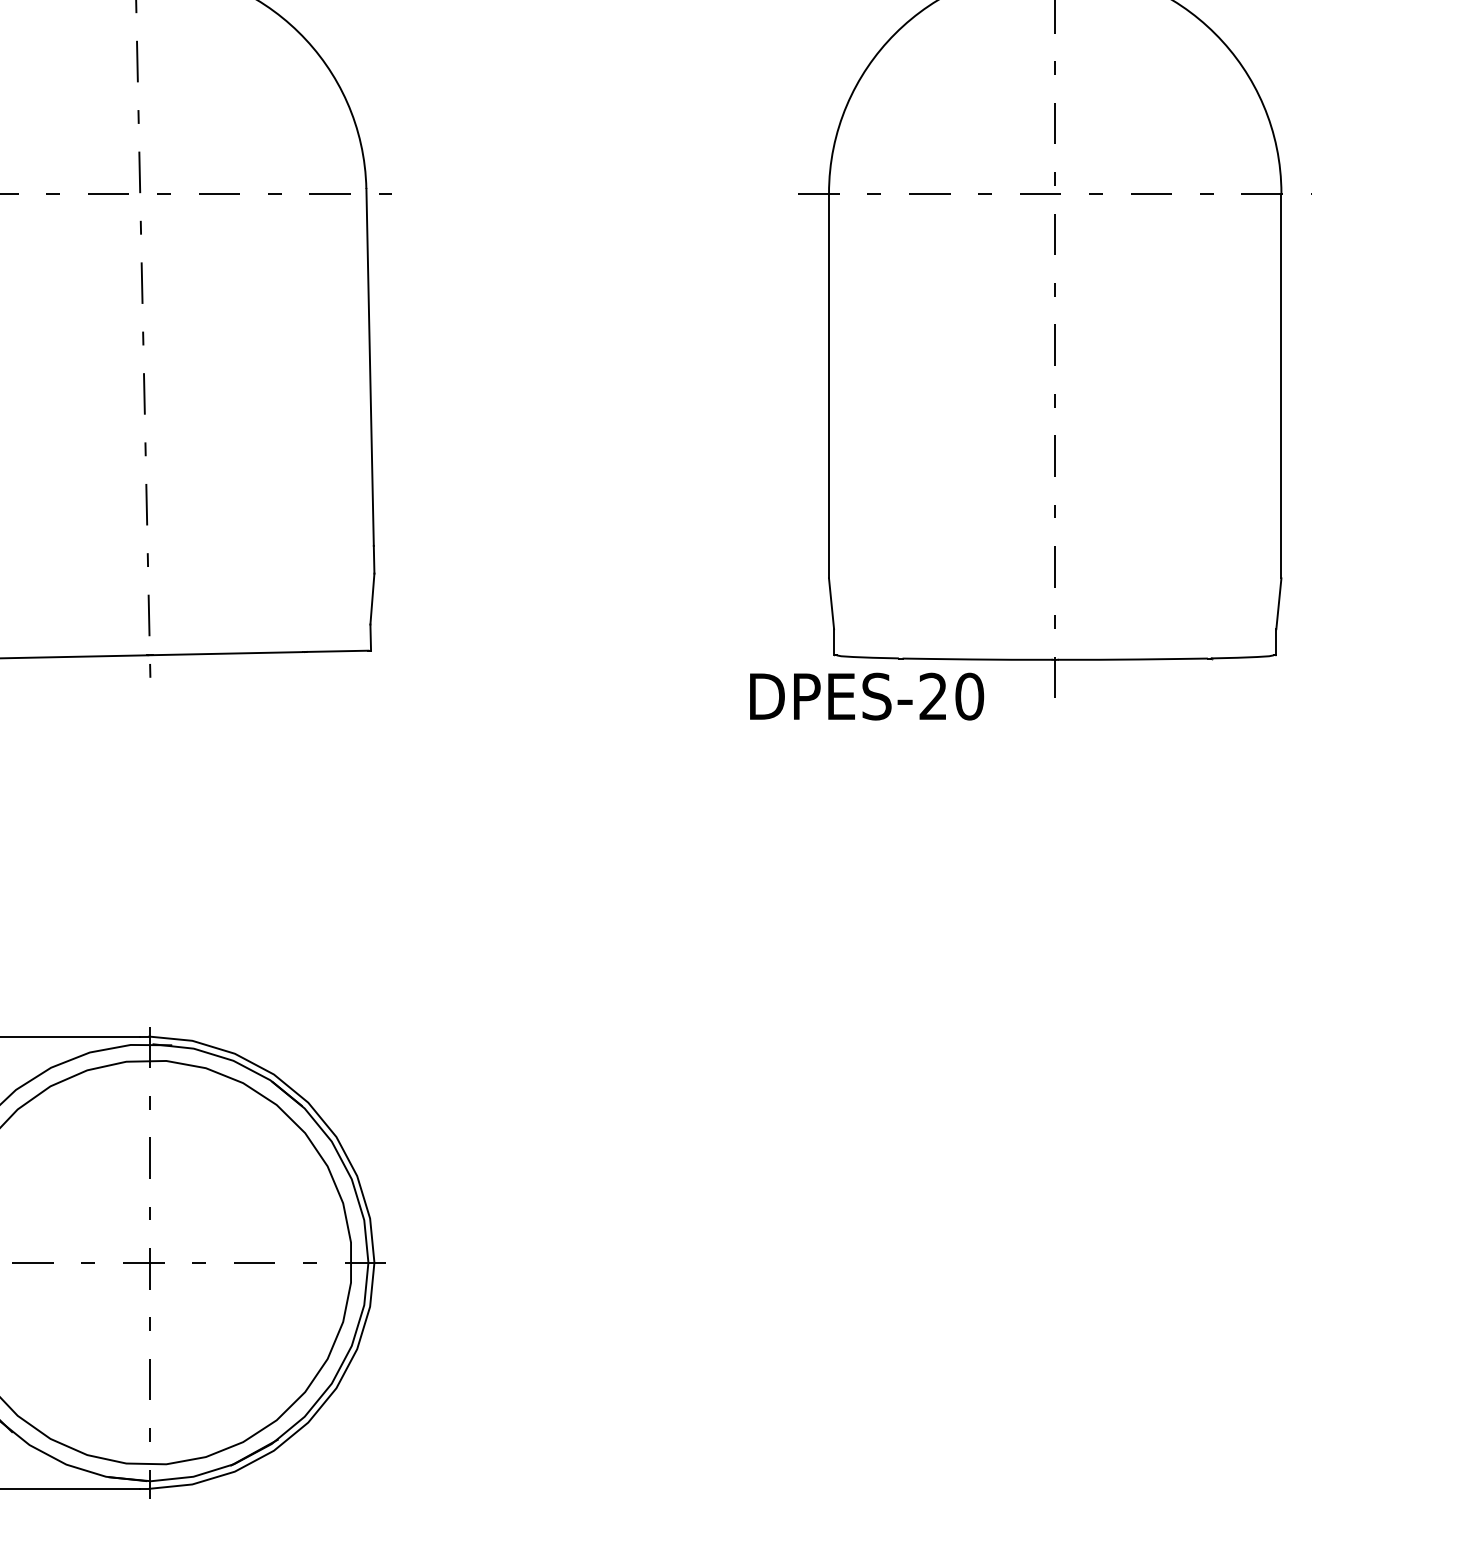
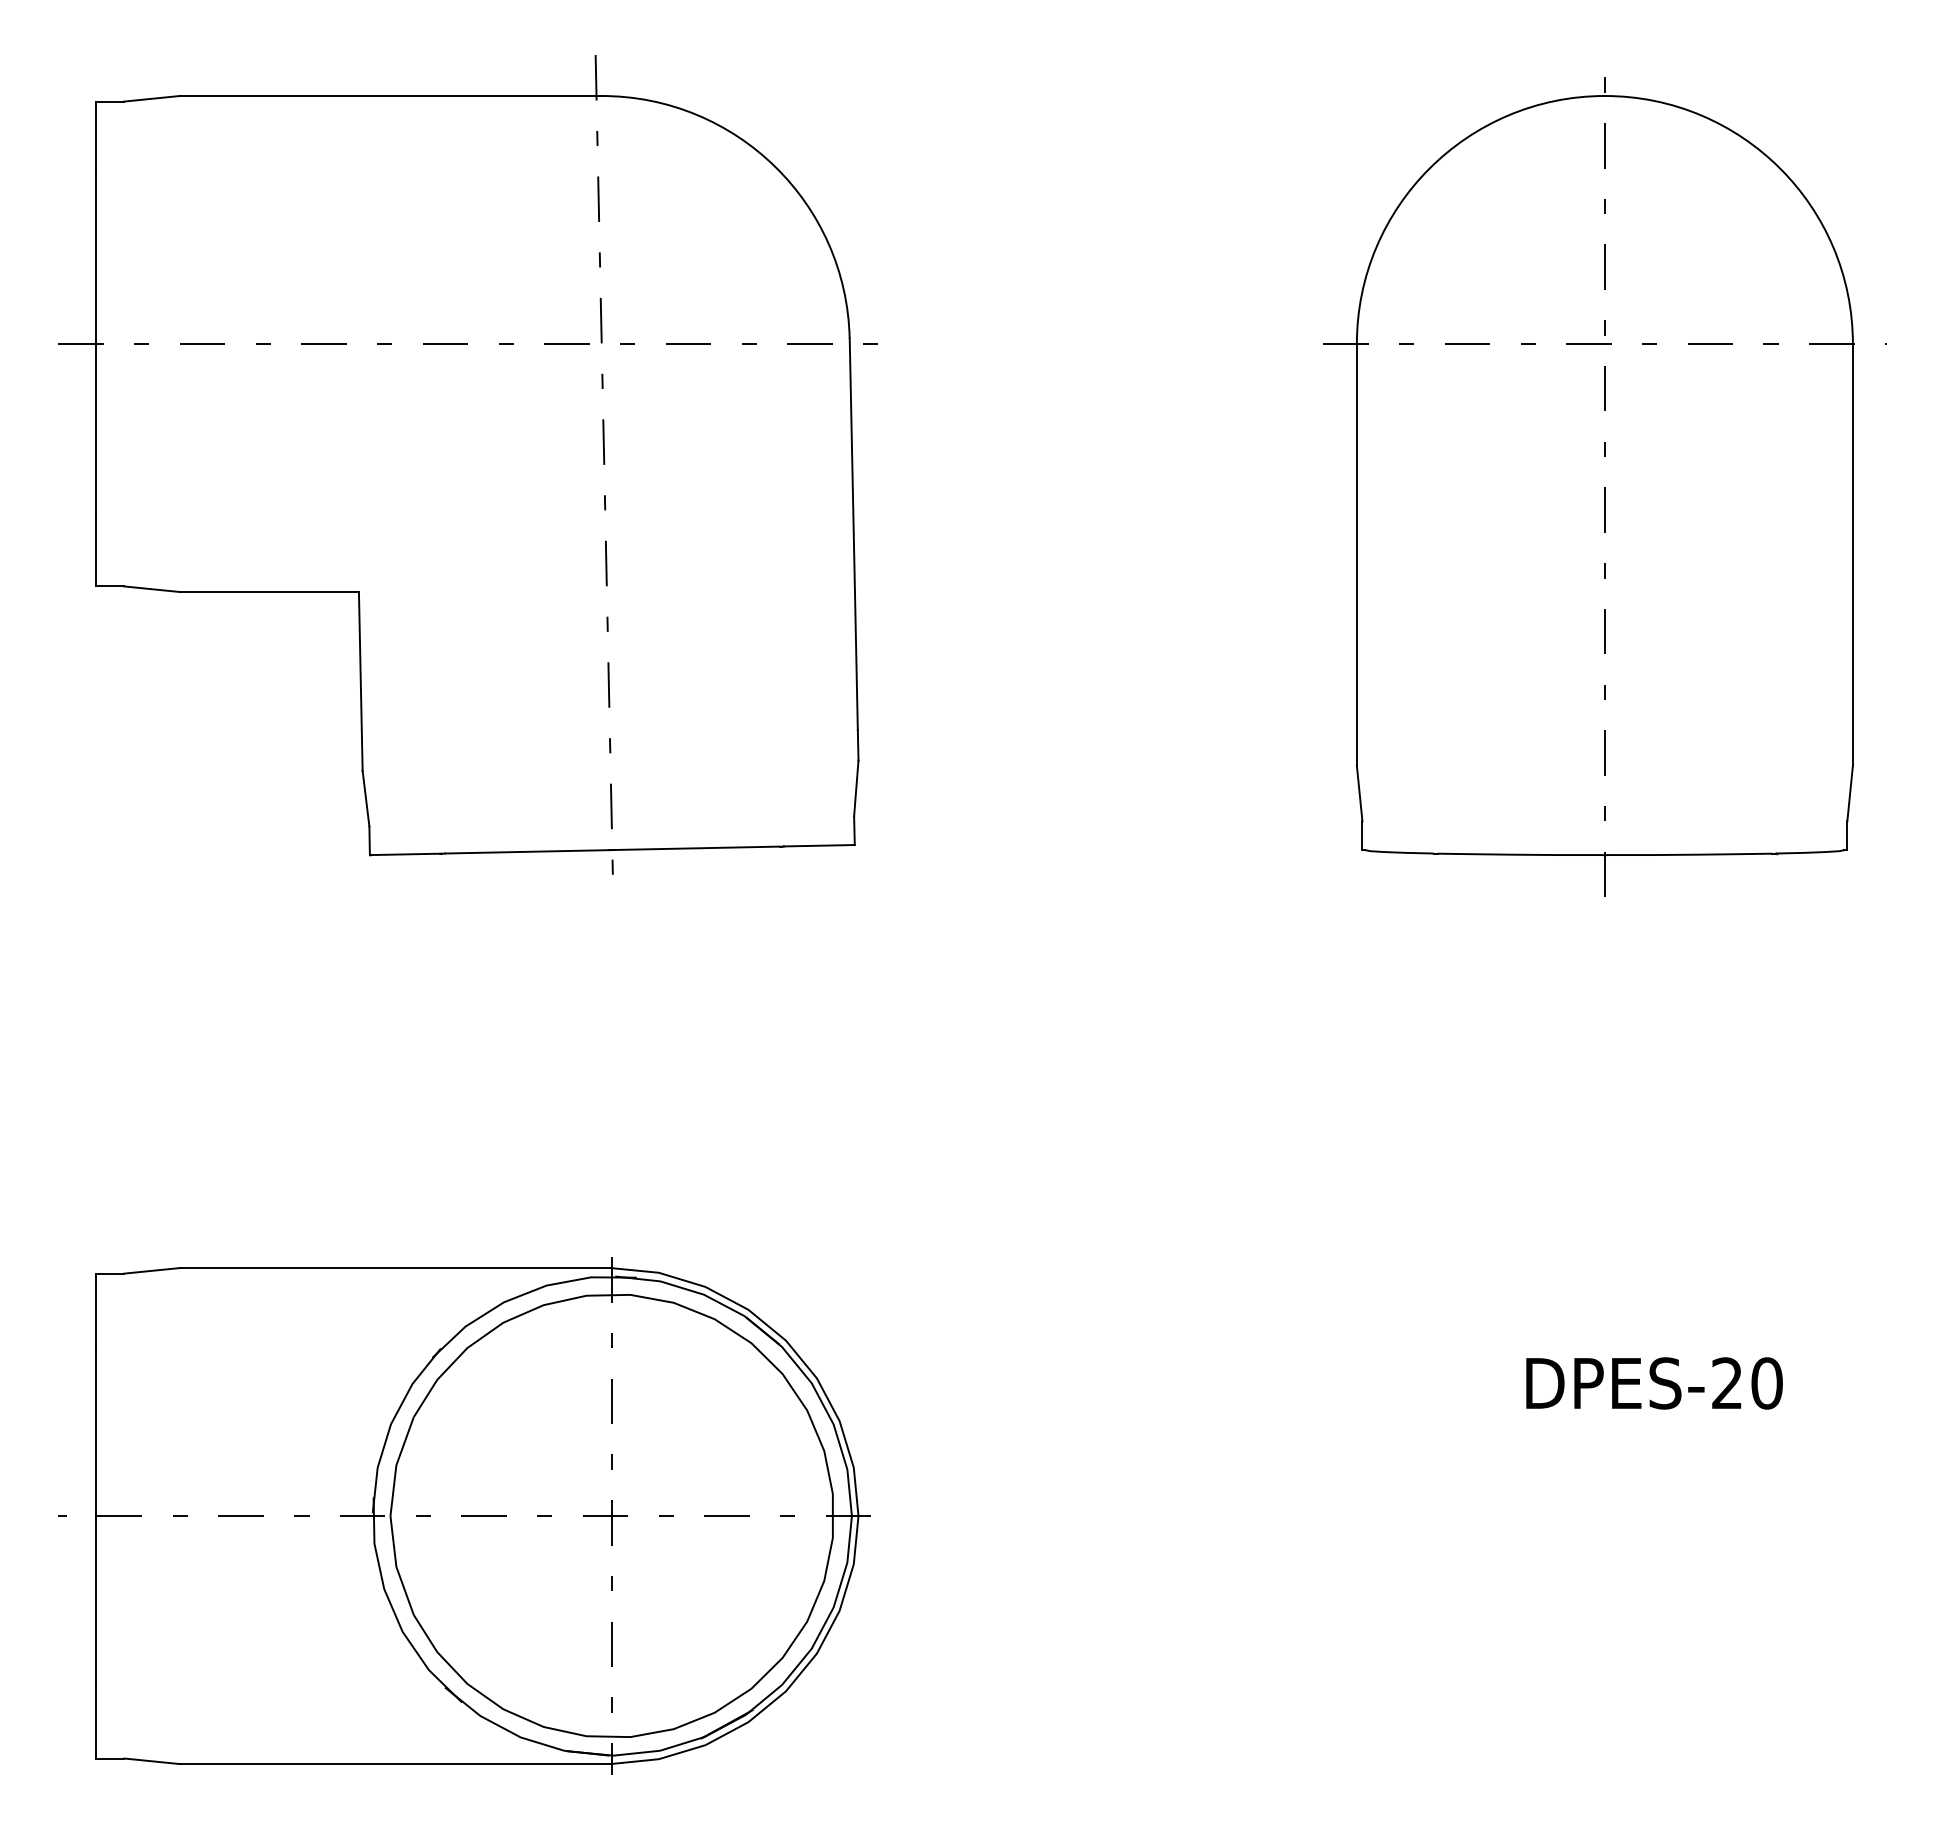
text: (866, 696) -> (1654, 1383), moved

